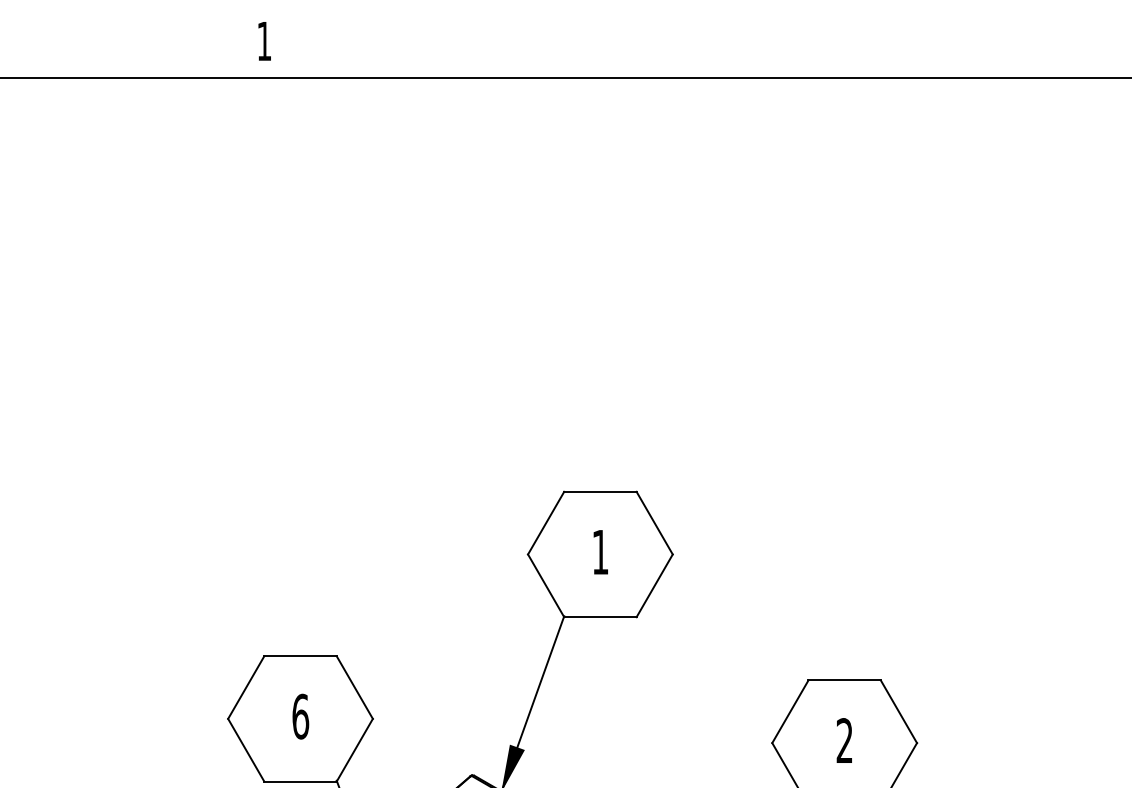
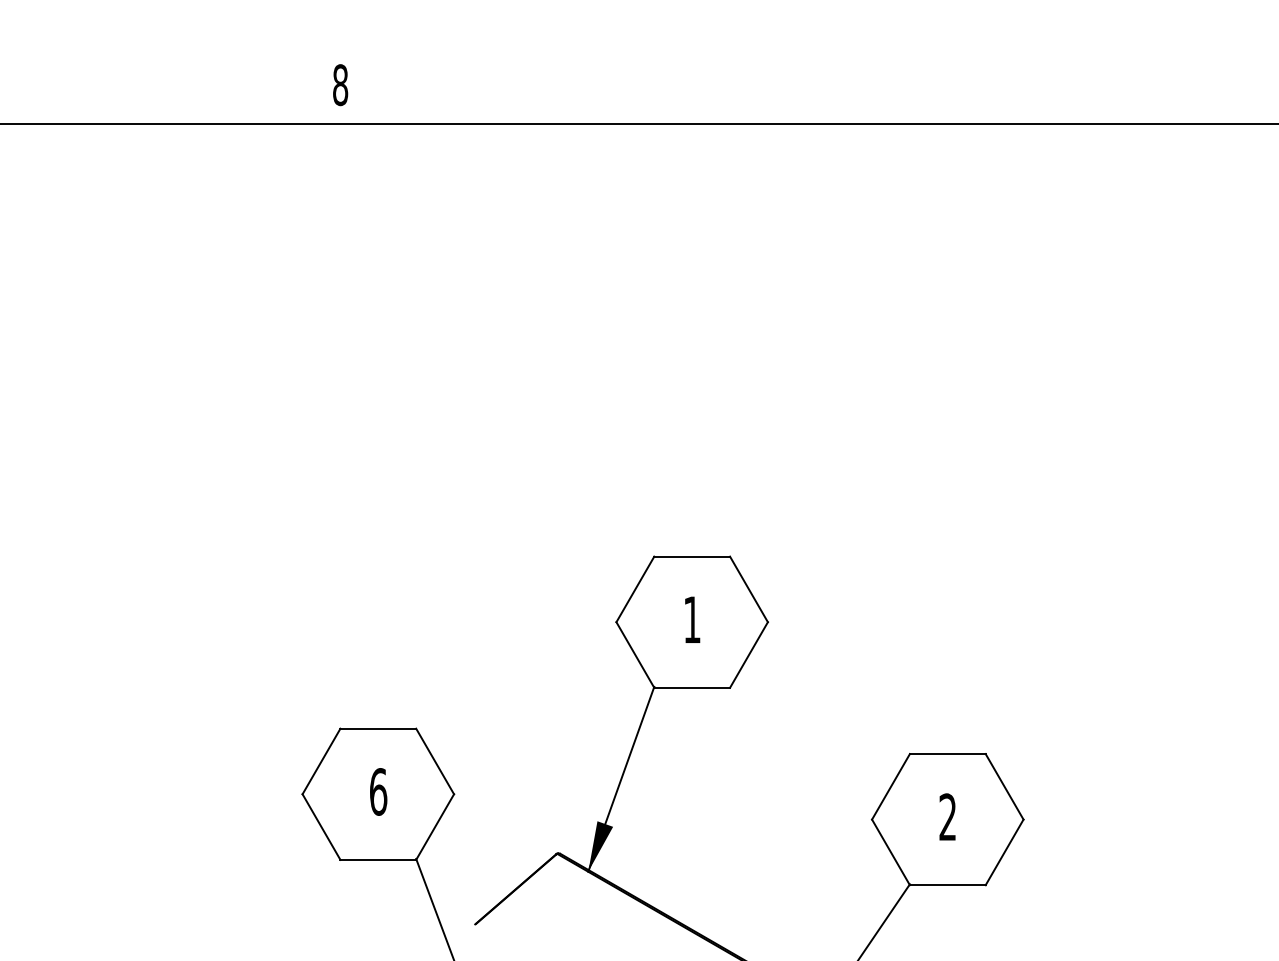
text: (264, 41) -> (340, 85), 1 -> 8

